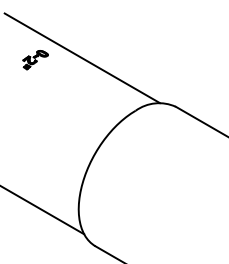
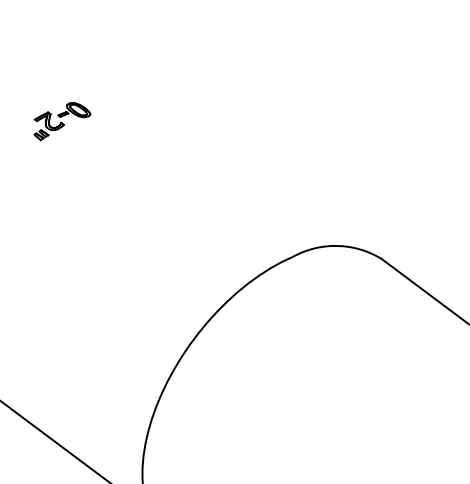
line: (81, 58) -> (188, 129), removed
part: (35, 60) -> (61, 122), moved

